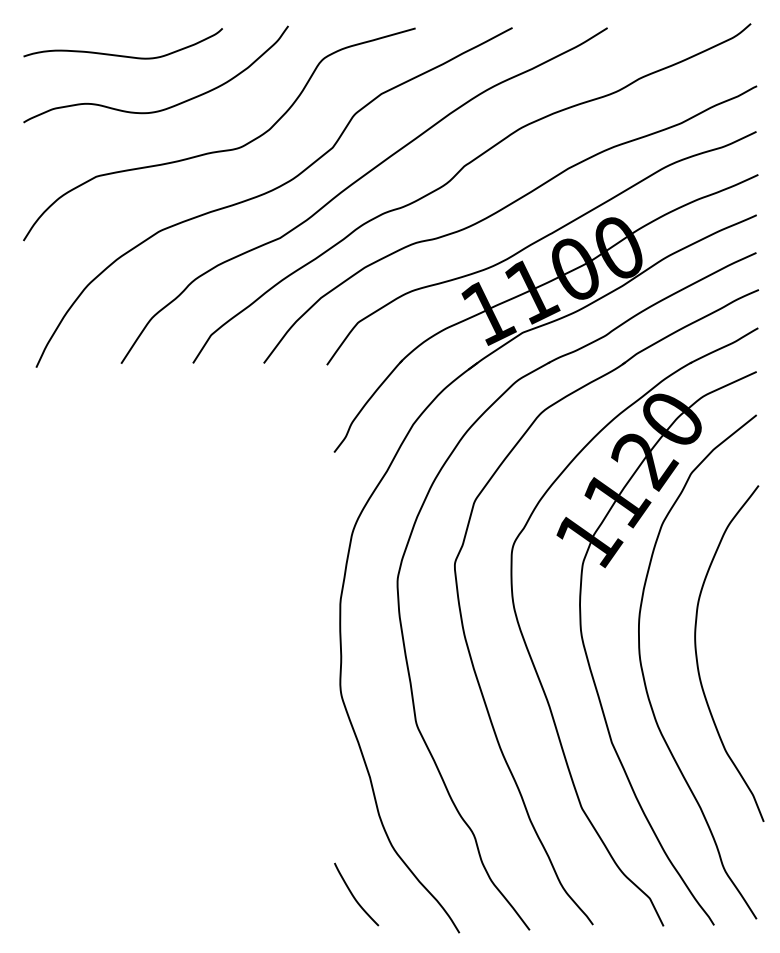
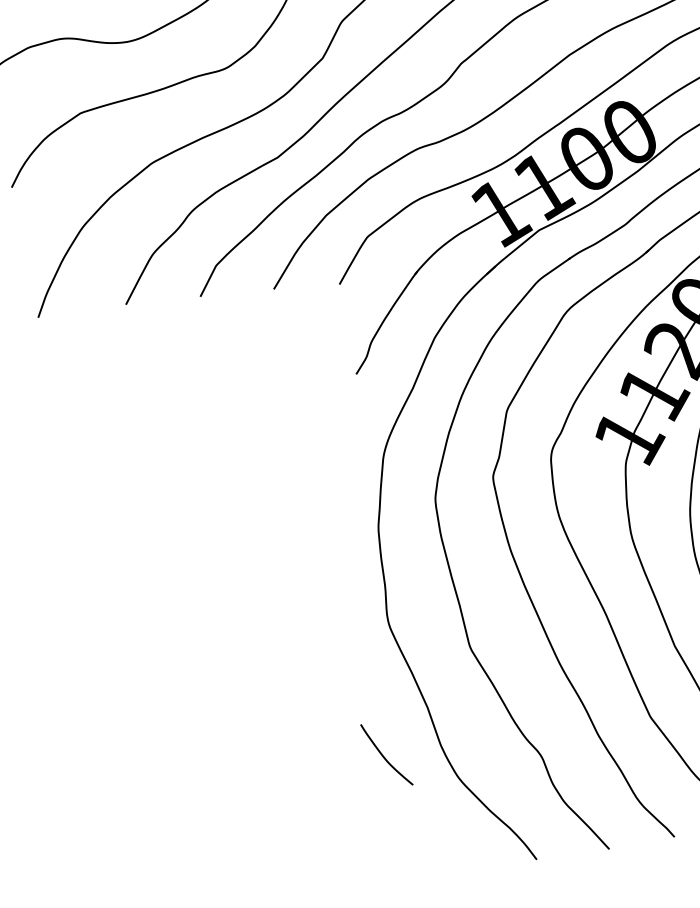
curve: (354, 896) -> (384, 757), moved

